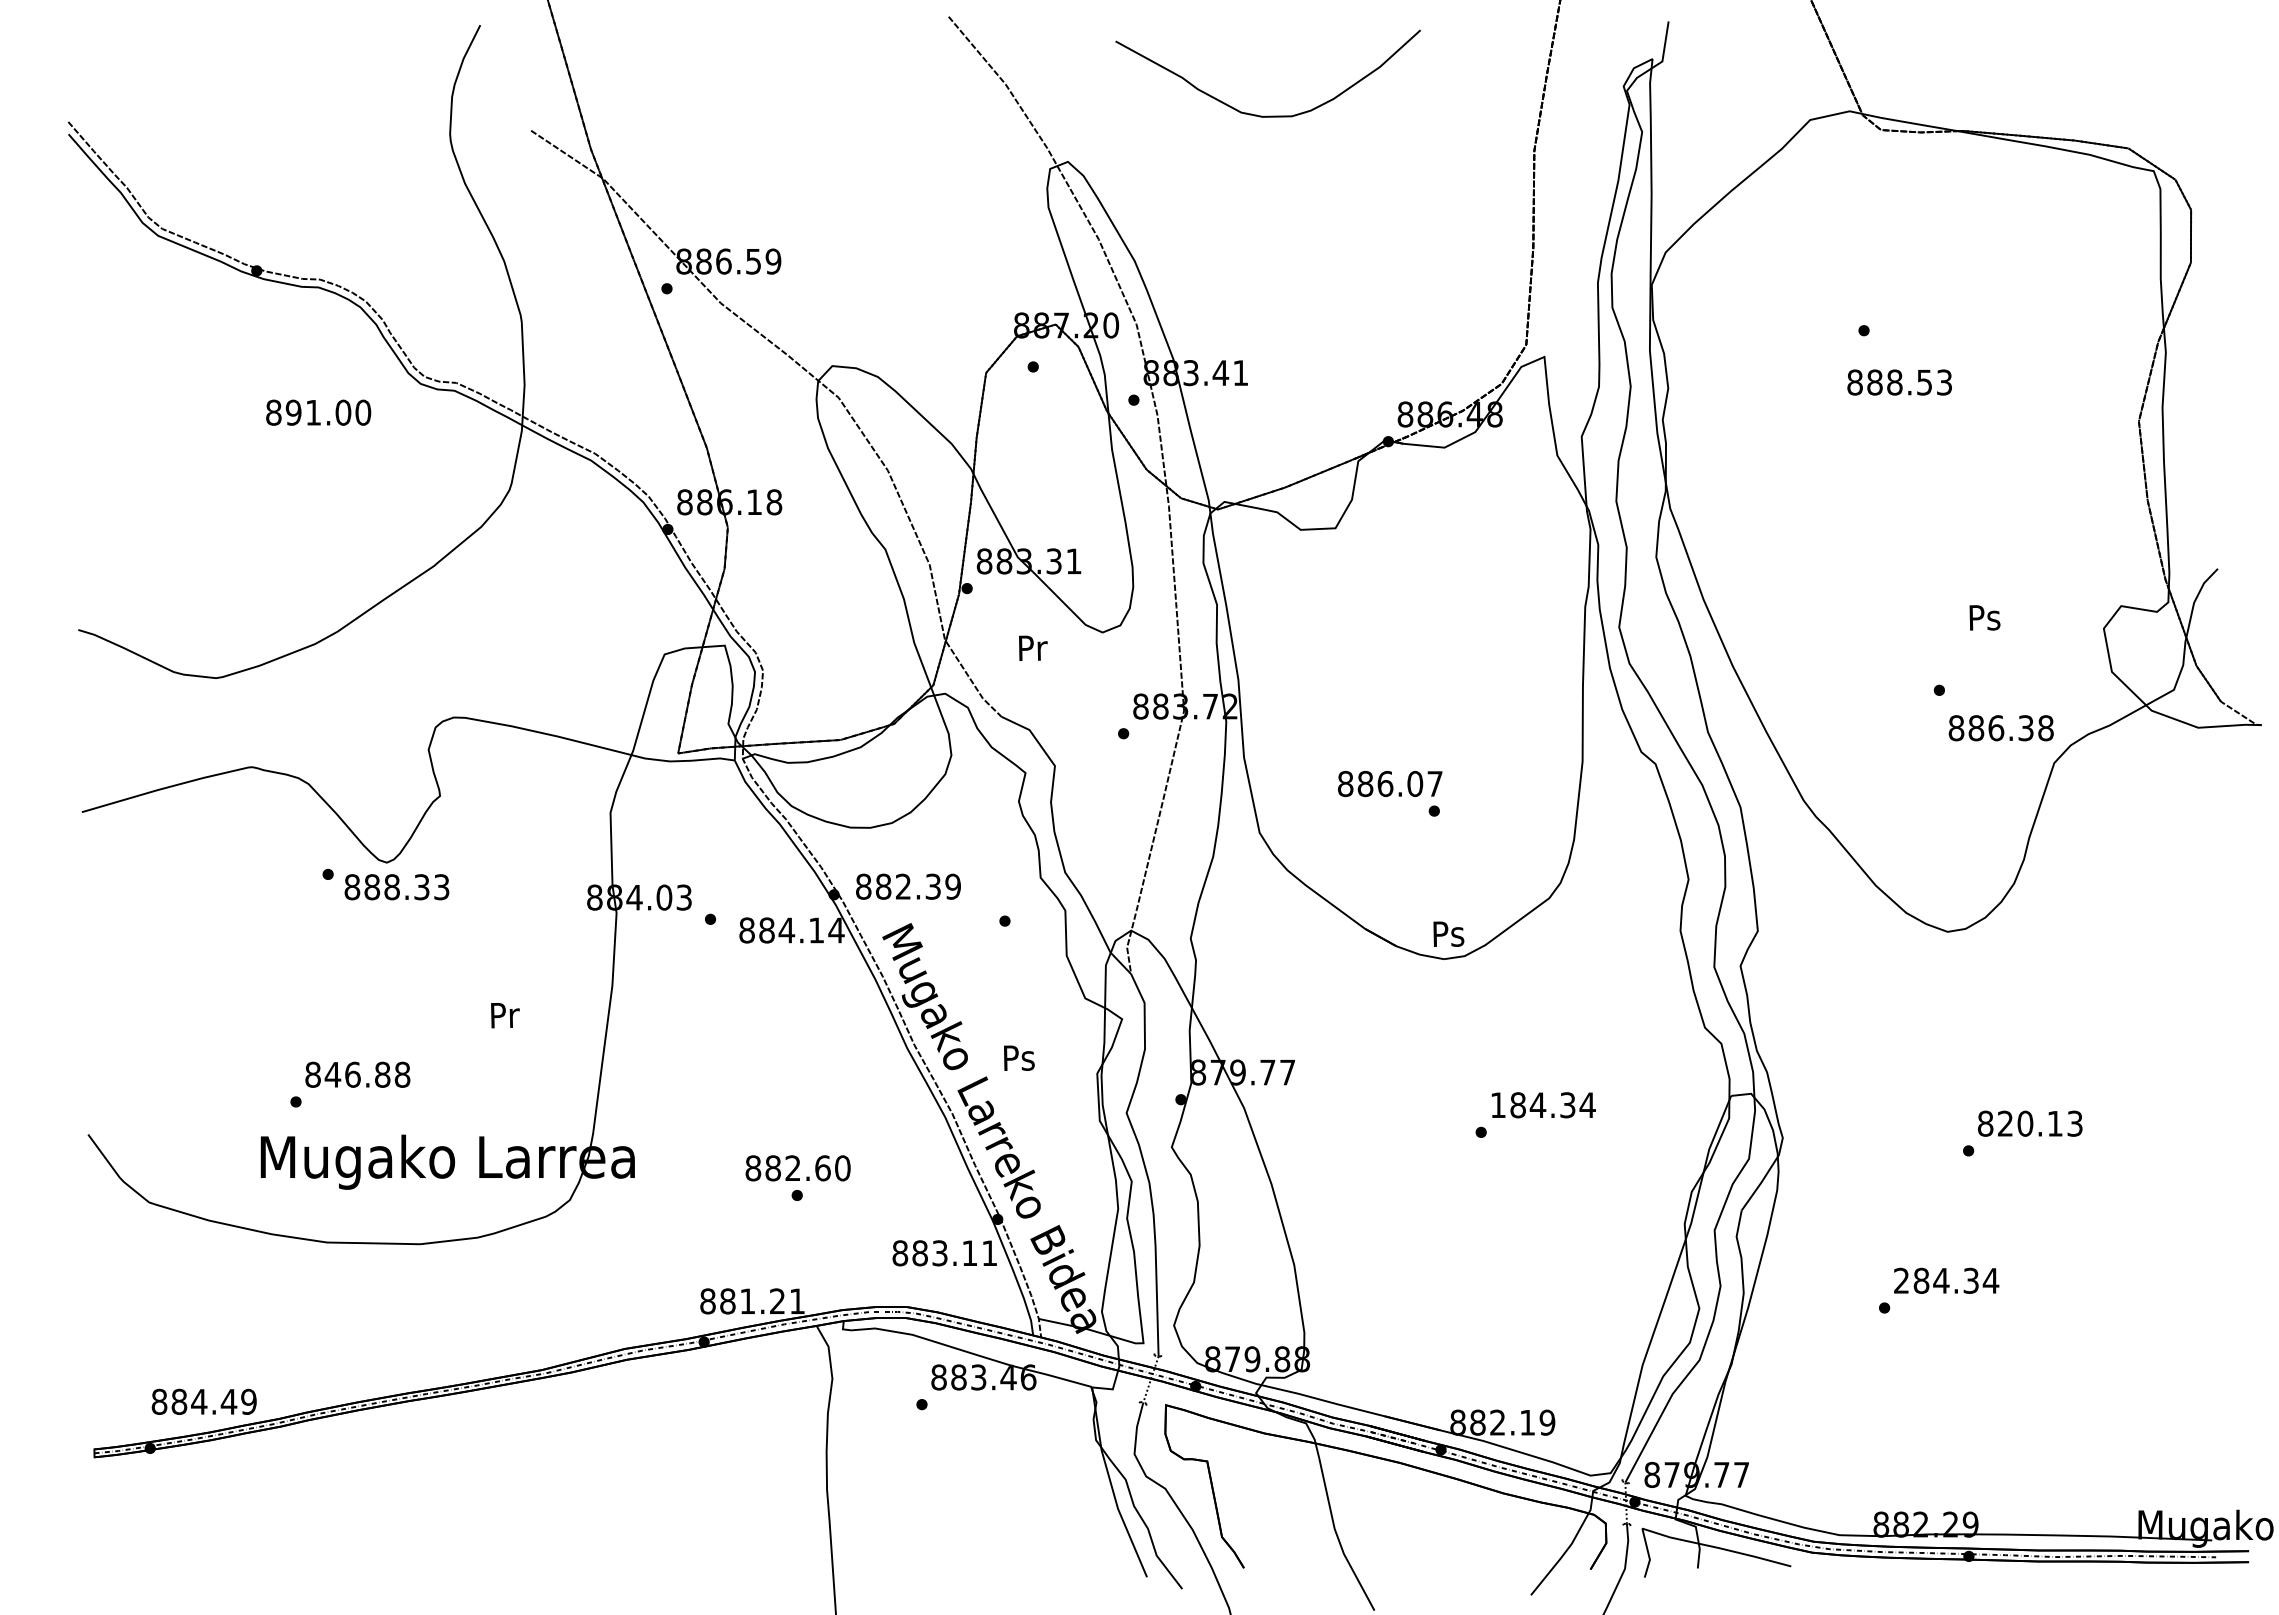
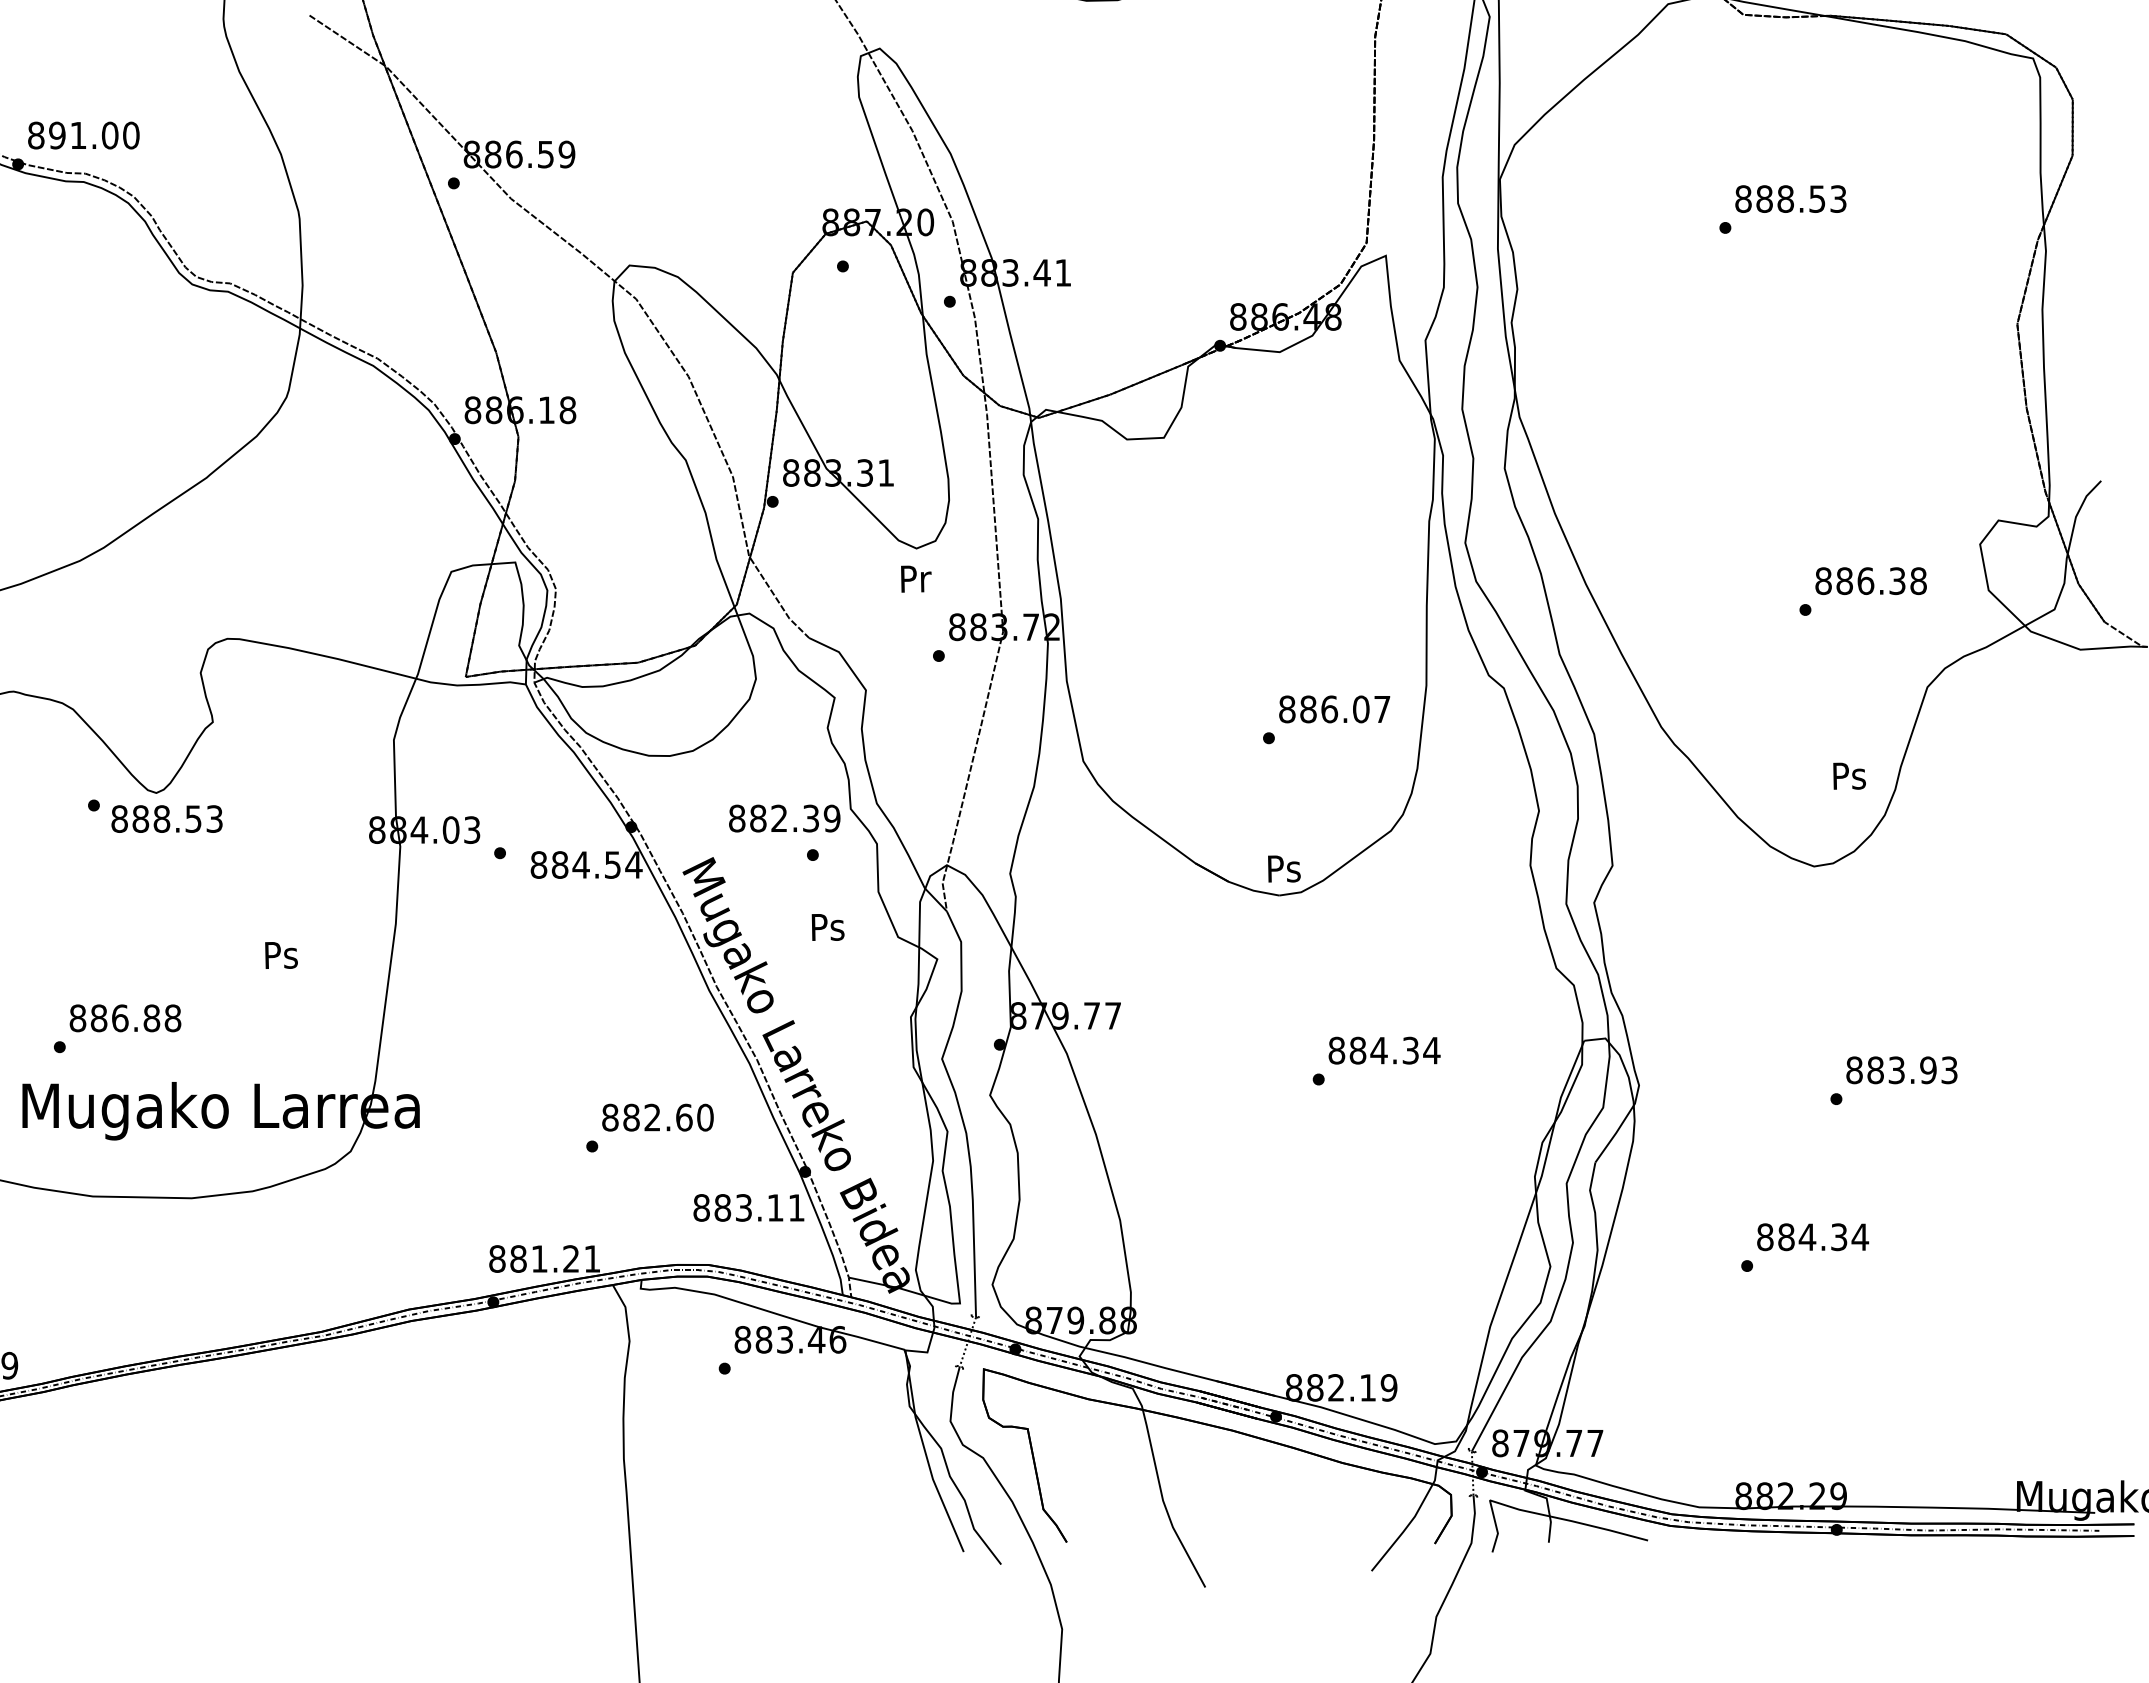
text: (1899, 382) -> (1790, 199), moved
text: (318, 412) -> (83, 135), moved
text: (1984, 617) -> (1849, 775), moved
text: (1033, 647) -> (916, 578), moved
text: (2000, 728) -> (1870, 581), moved
text: (1390, 784) -> (1334, 709), moved
text: (422, 886) -> (194, 818), 888.33 -> 888.53
text: (908, 886) -> (784, 818), moved
text: (816, 930) -> (612, 865), 884.14 -> 884.54
text: (504, 1015) -> (281, 955), Pr -> Ps
text: (1019, 1057) -> (828, 926), moved
text: (332, 1074) -> (98, 1018), 846.88 -> 886.88
text: (1498, 1105) -> (1337, 1050), 184.34 -> 884.34
text: (2029, 1123) -> (1901, 1070), 820.13 -> 883.93
text: (797, 1168) -> (657, 1117), moved
text: (1901, 1280) -> (1765, 1236), 284.34 -> 884.34

